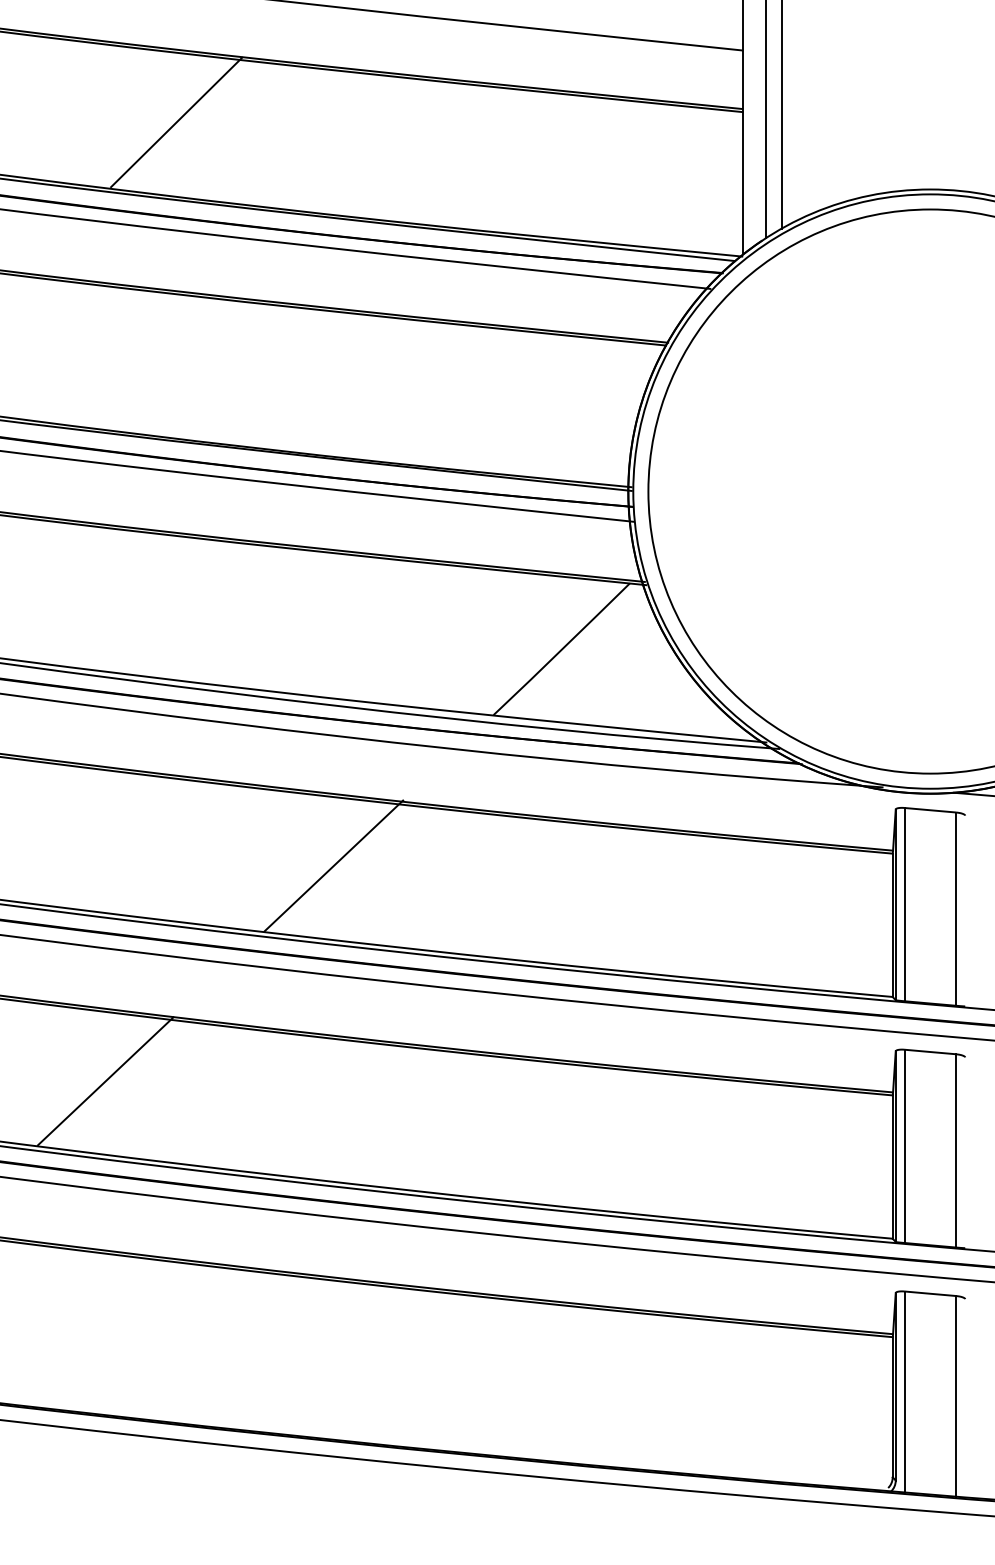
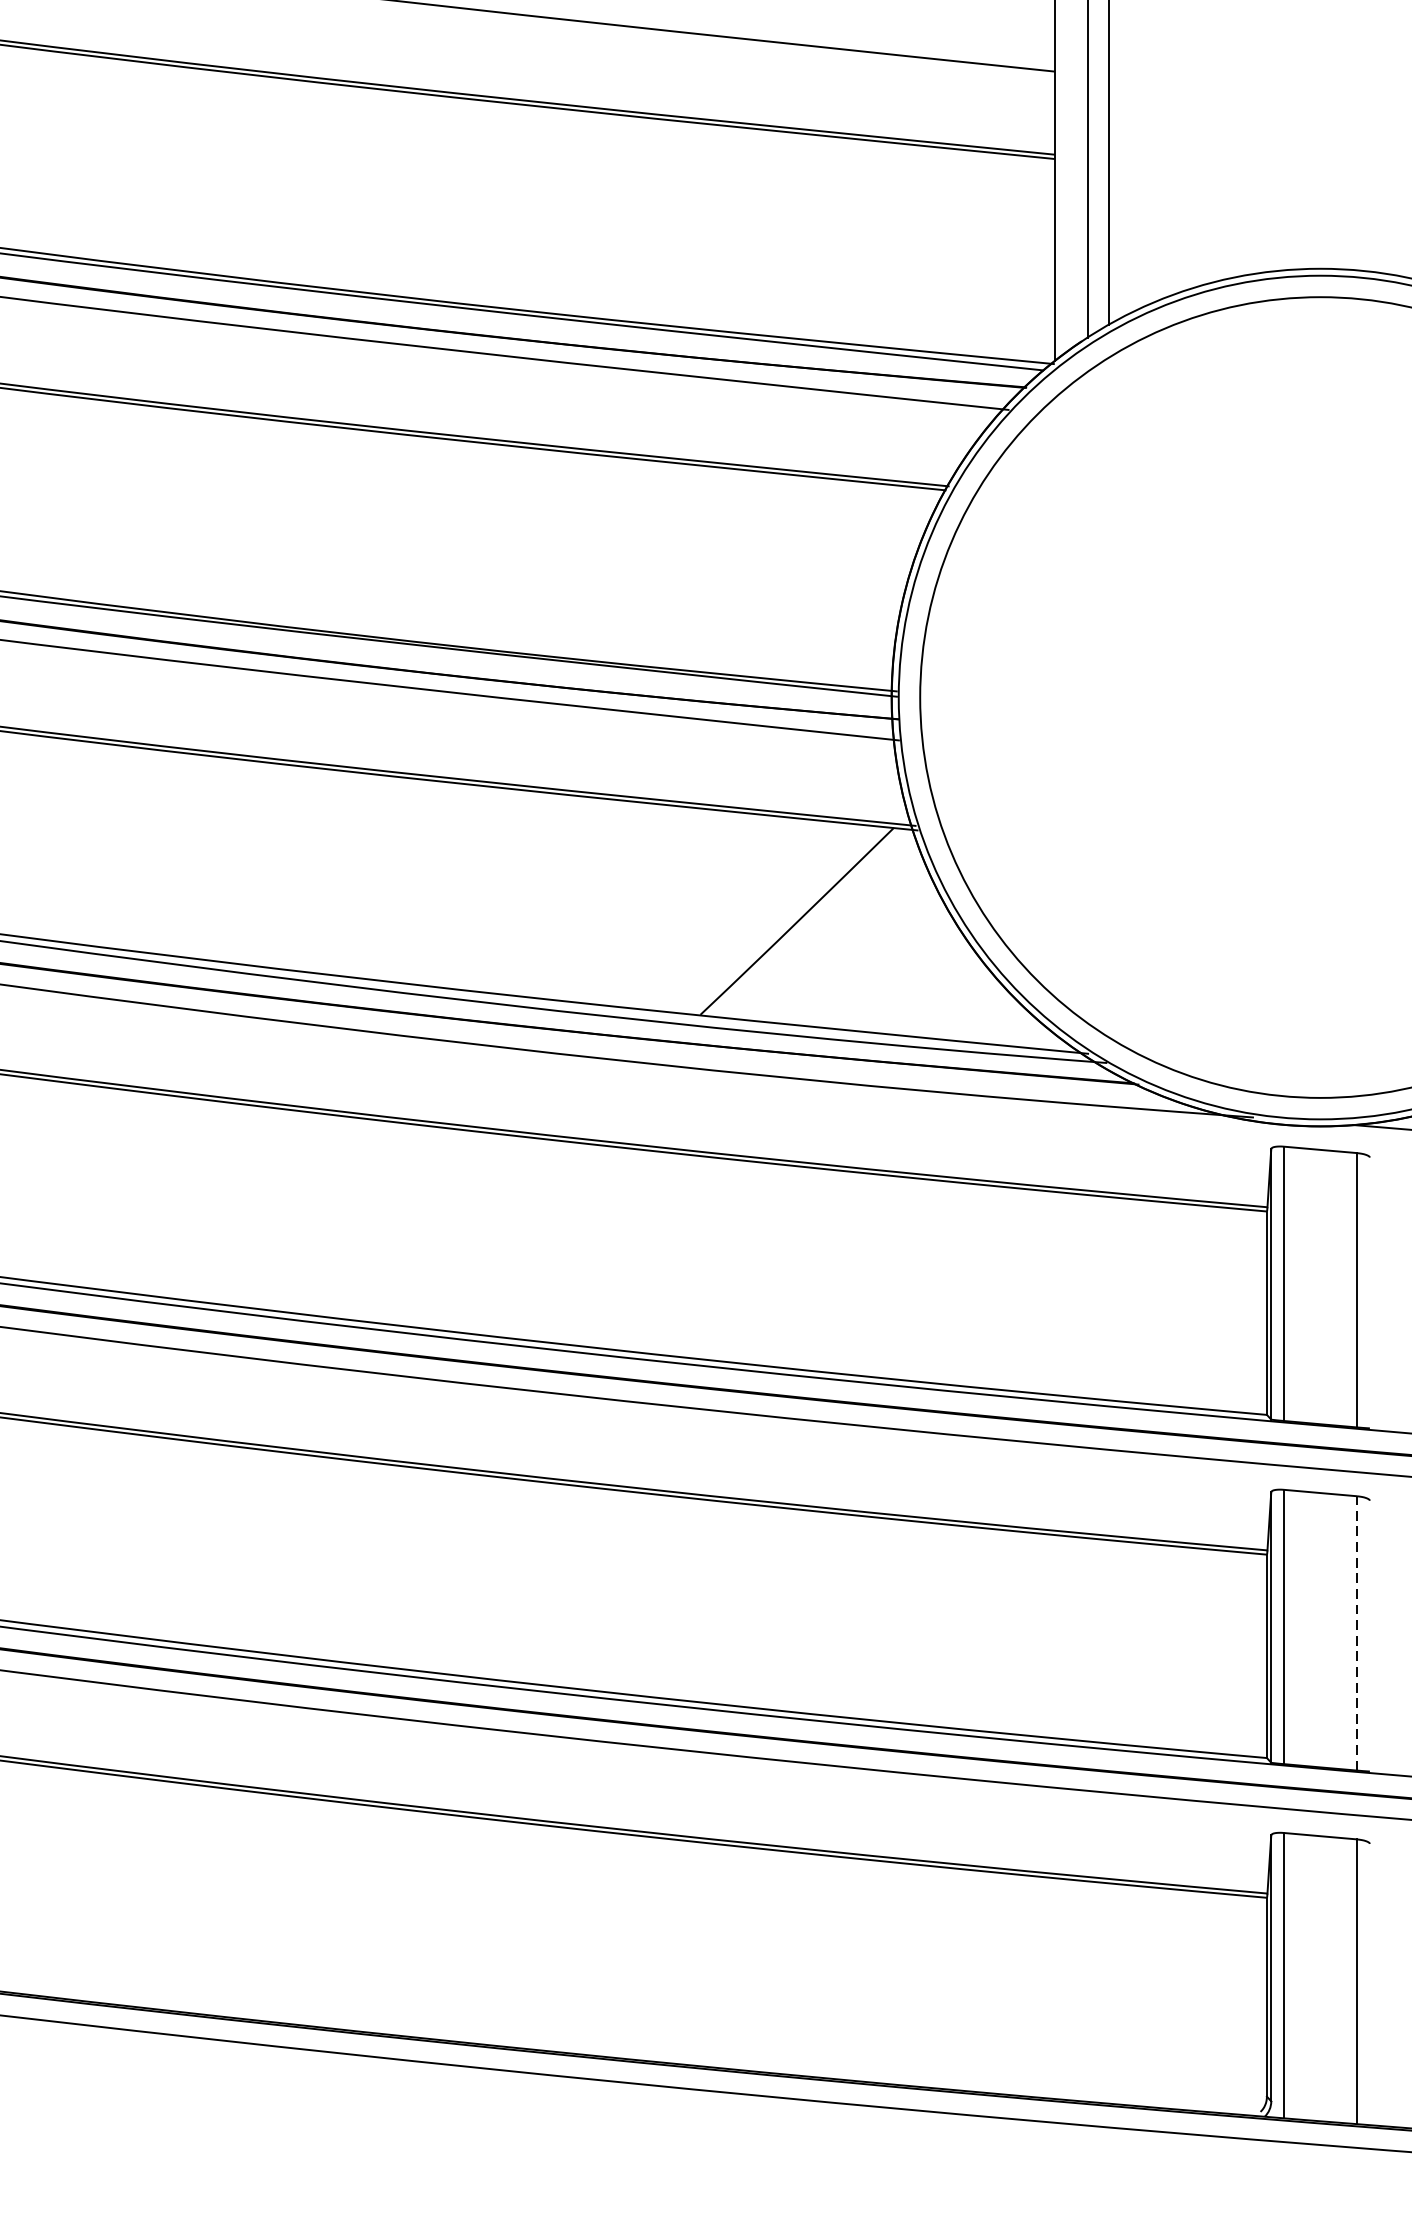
line: (176, 122) -> (250, 173), removed
line: (333, 865) -> (473, 1228), removed
line: (105, 1081) -> (149, 1534), removed
line: (956, 1150) -> (1357, 1632), solid -> dashed

